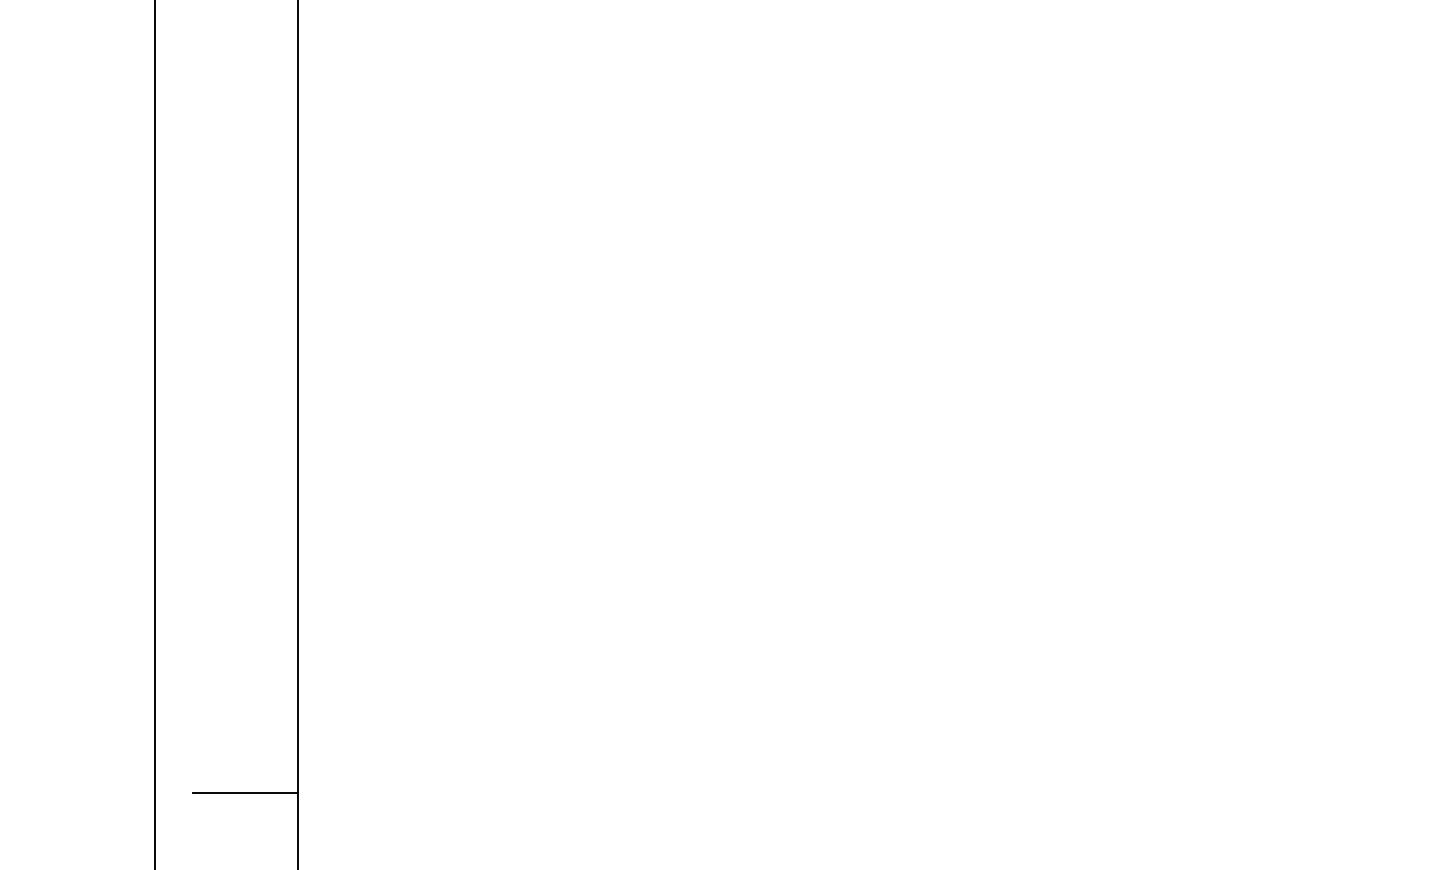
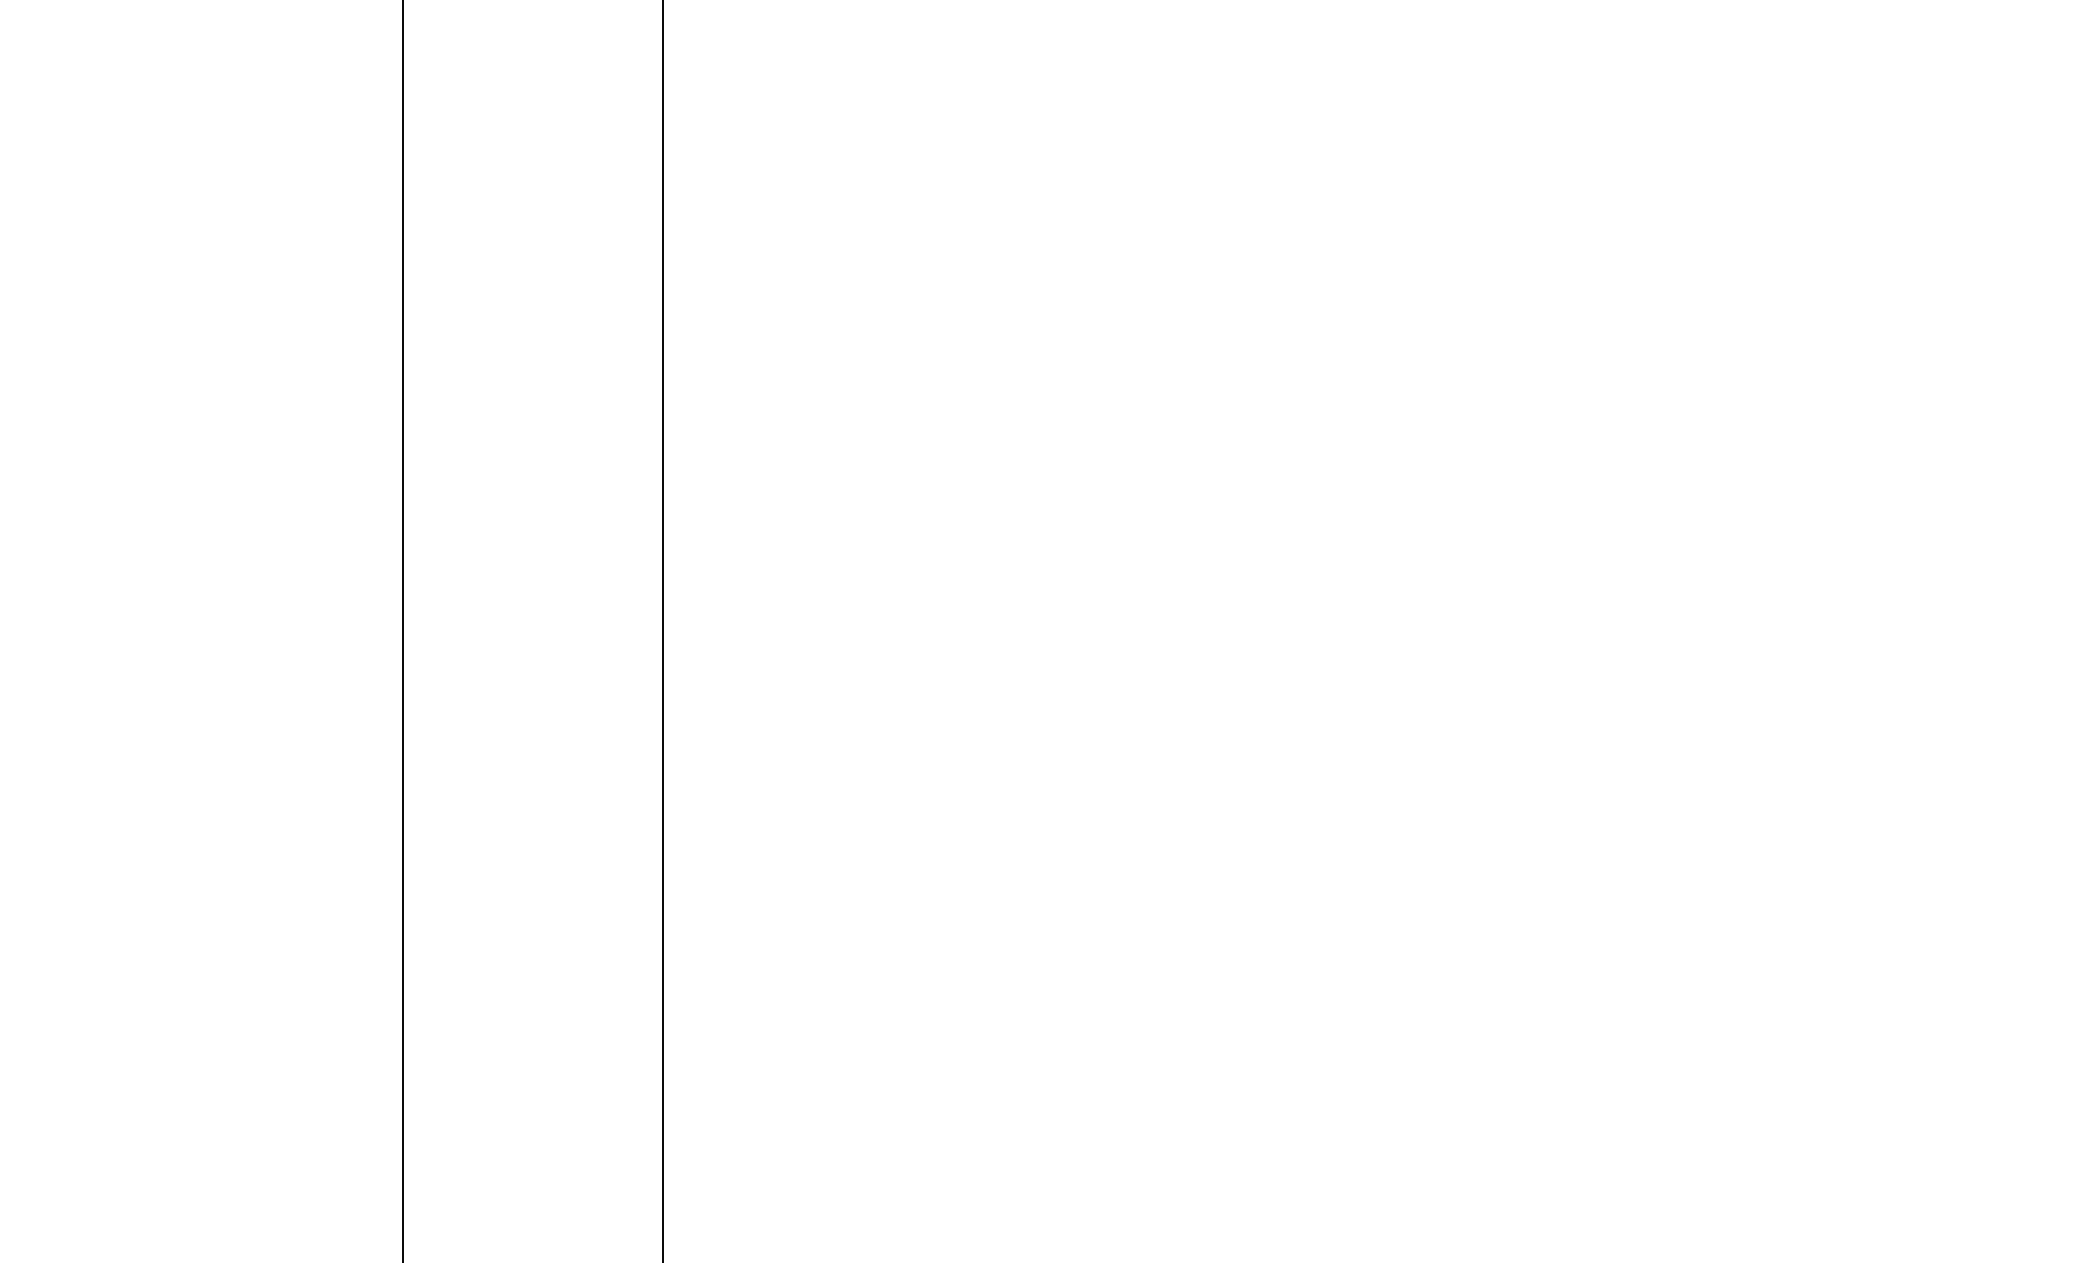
line: (245, 793) -> (567, 1154), removed

